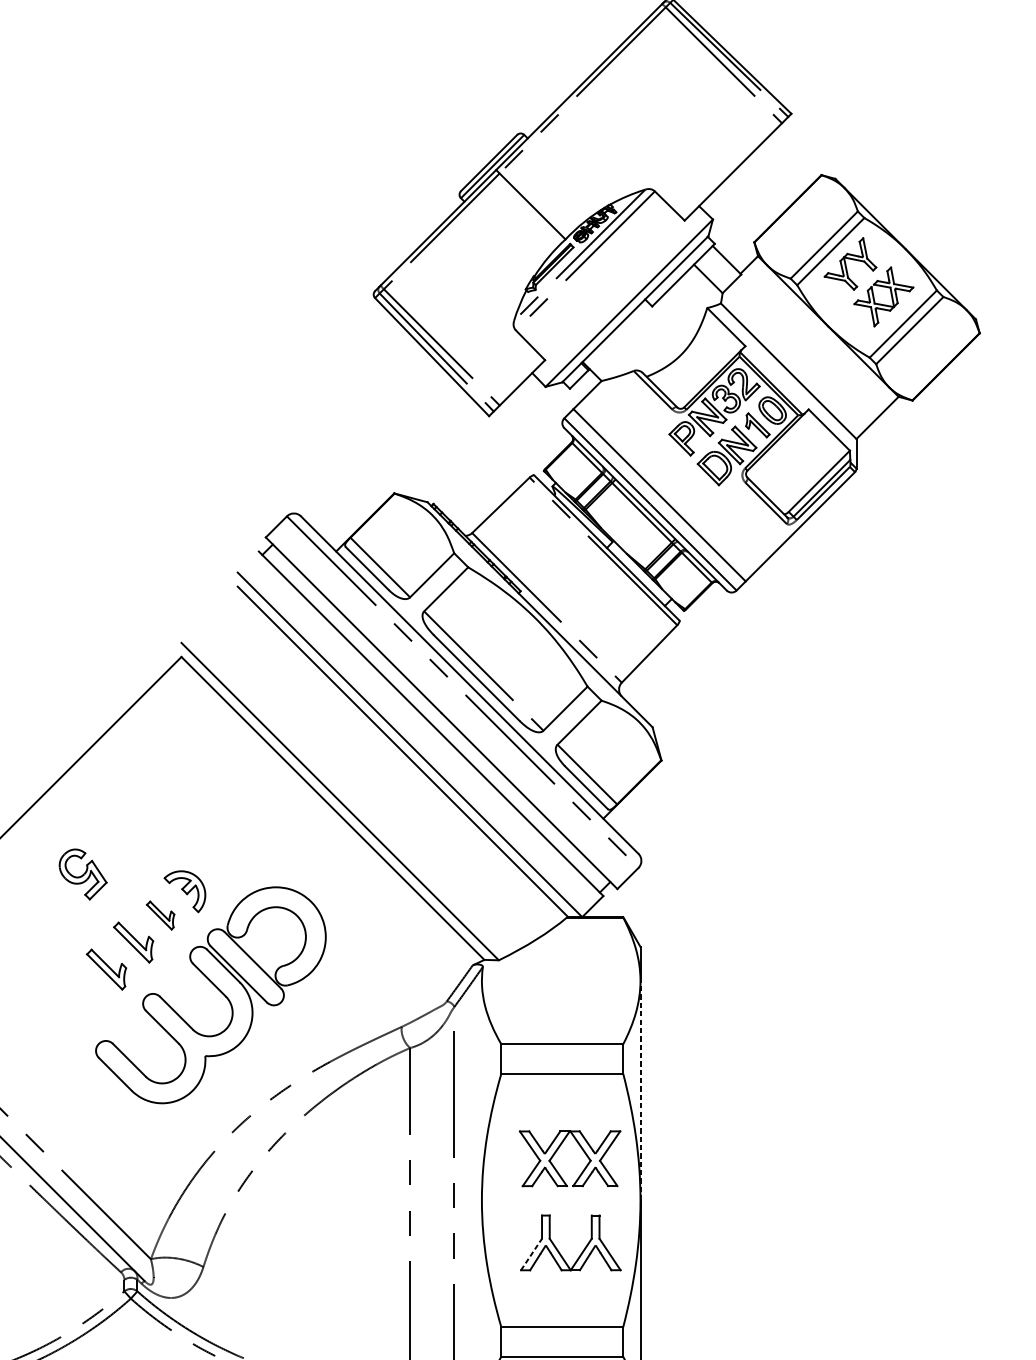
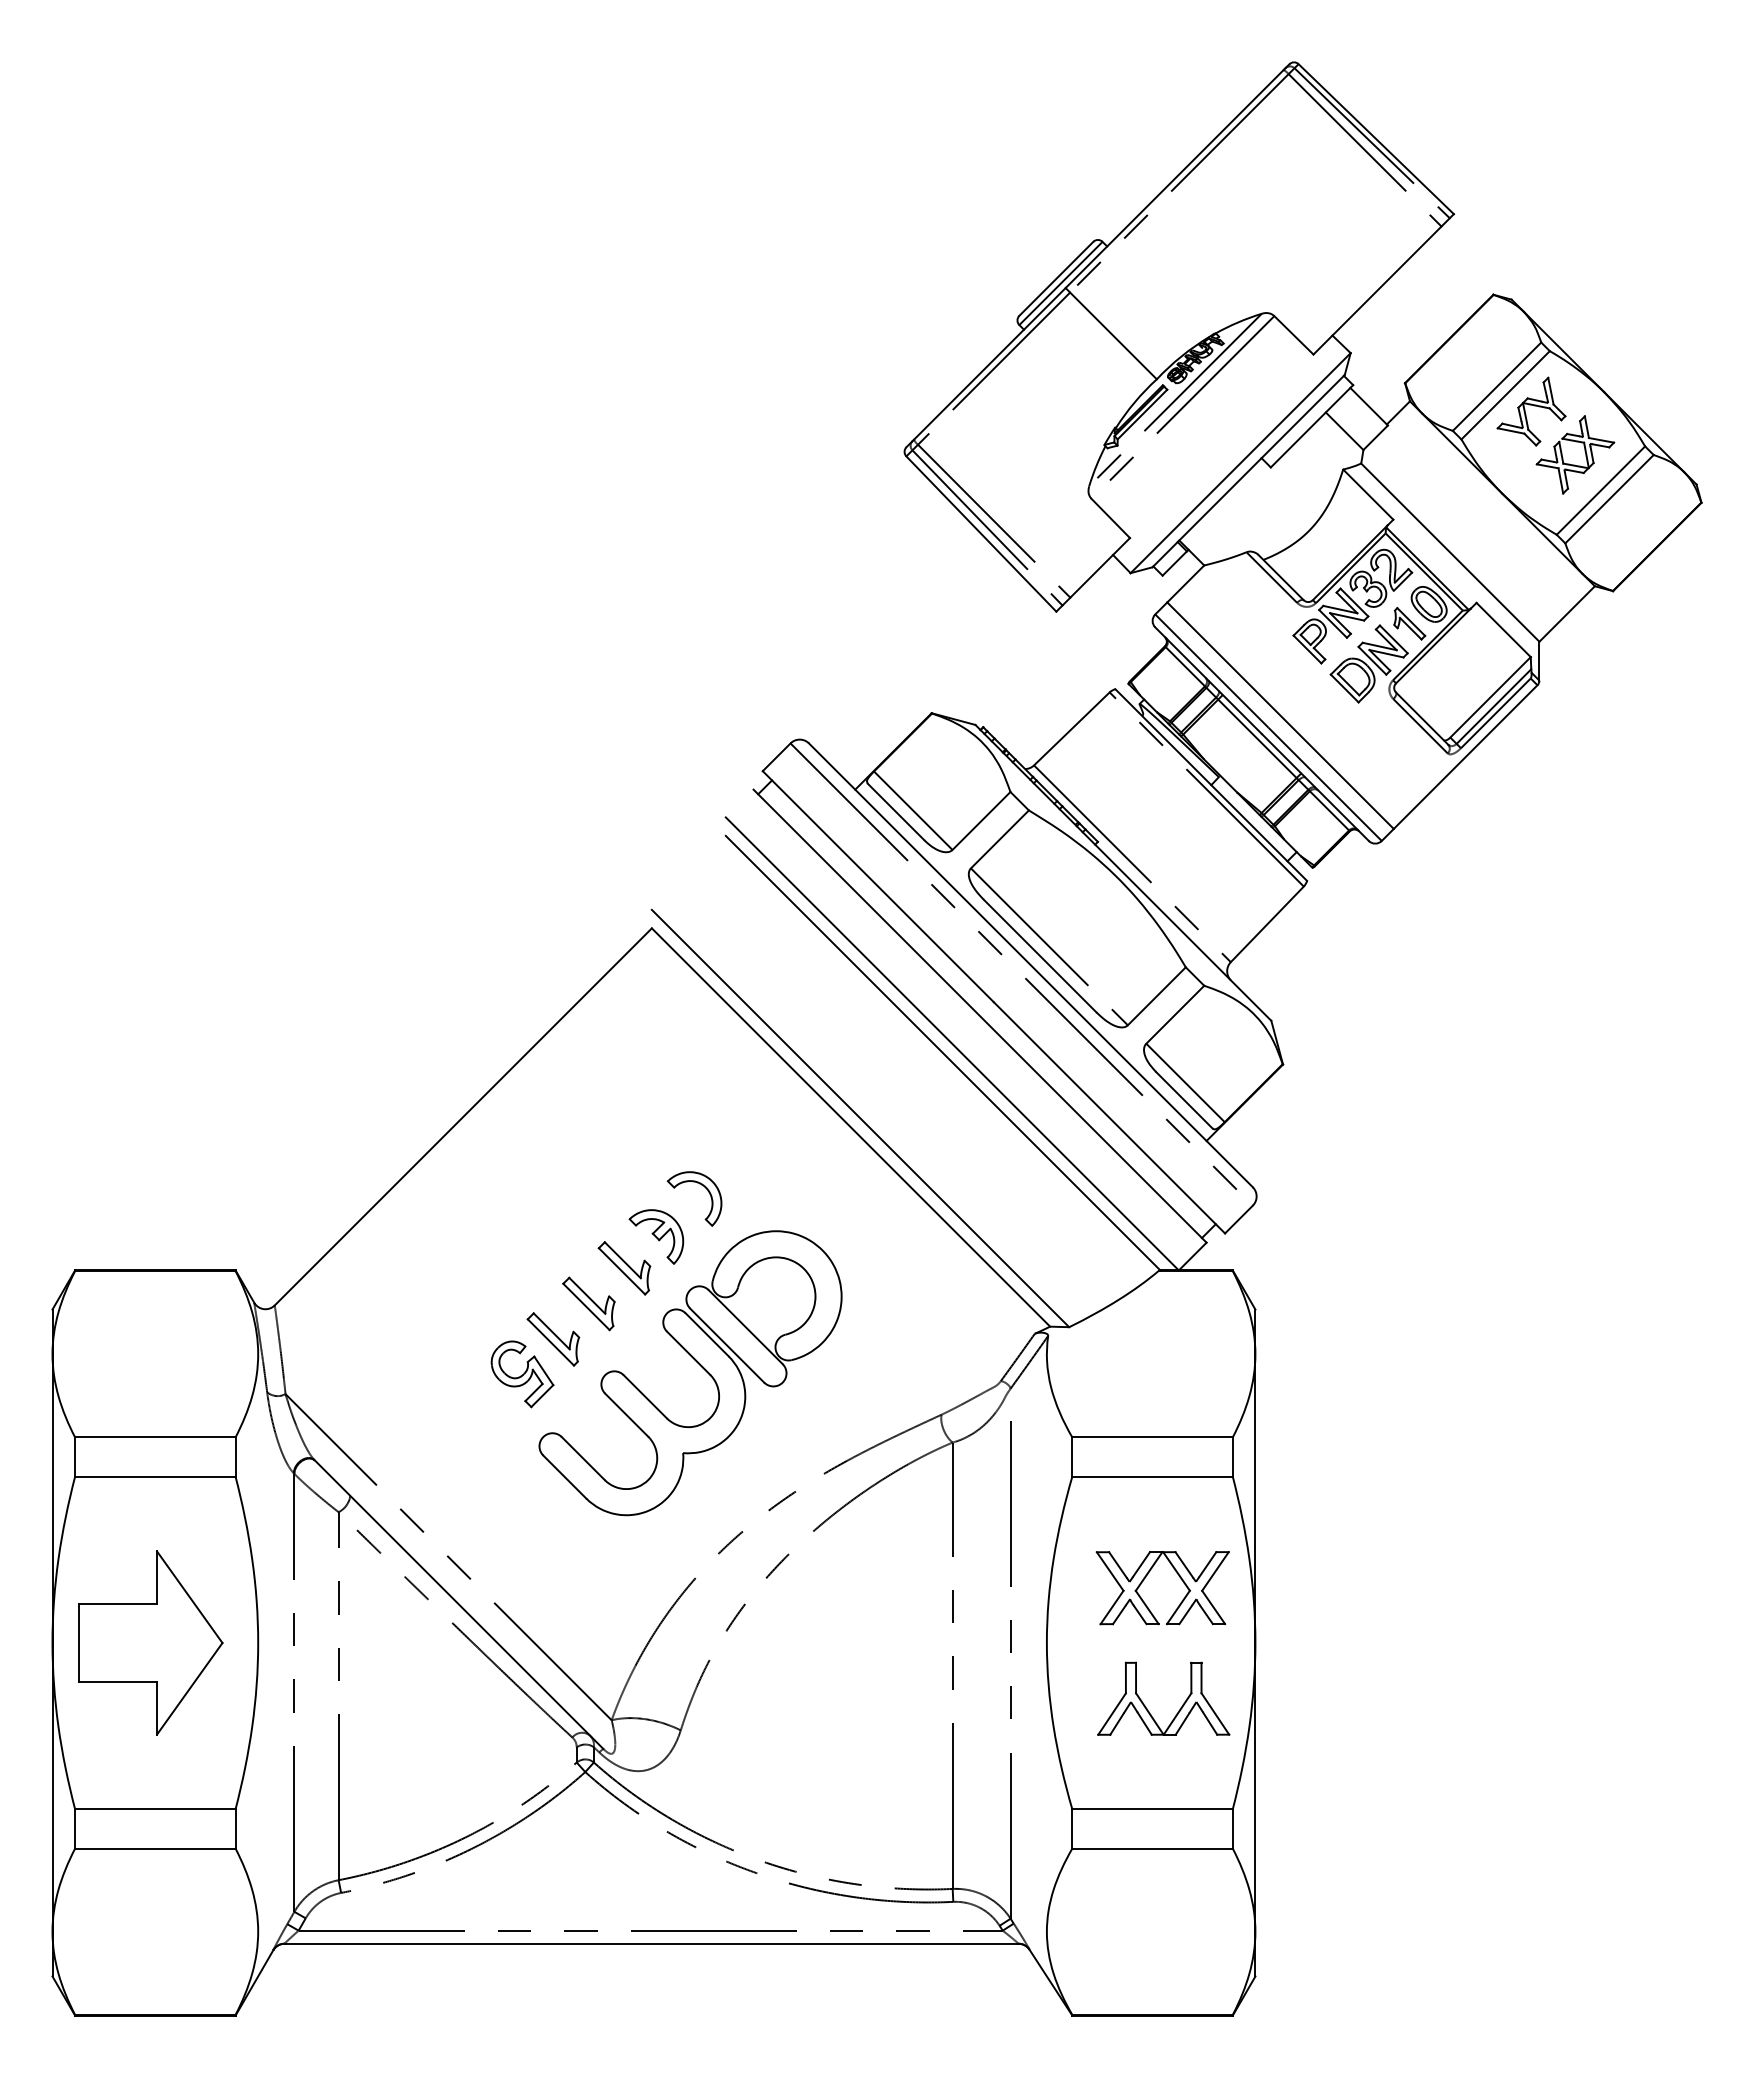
part: (219, 852) -> (701, 1185), added
part: (83, 874) -> (522, 1374), moved
part: (160, 915) -> (624, 1268), size x1.43
line: (640, 1090) -> (1255, 1498), dashed -> solid
line: (531, 1254) -> (1112, 1714), dashed -> solid

